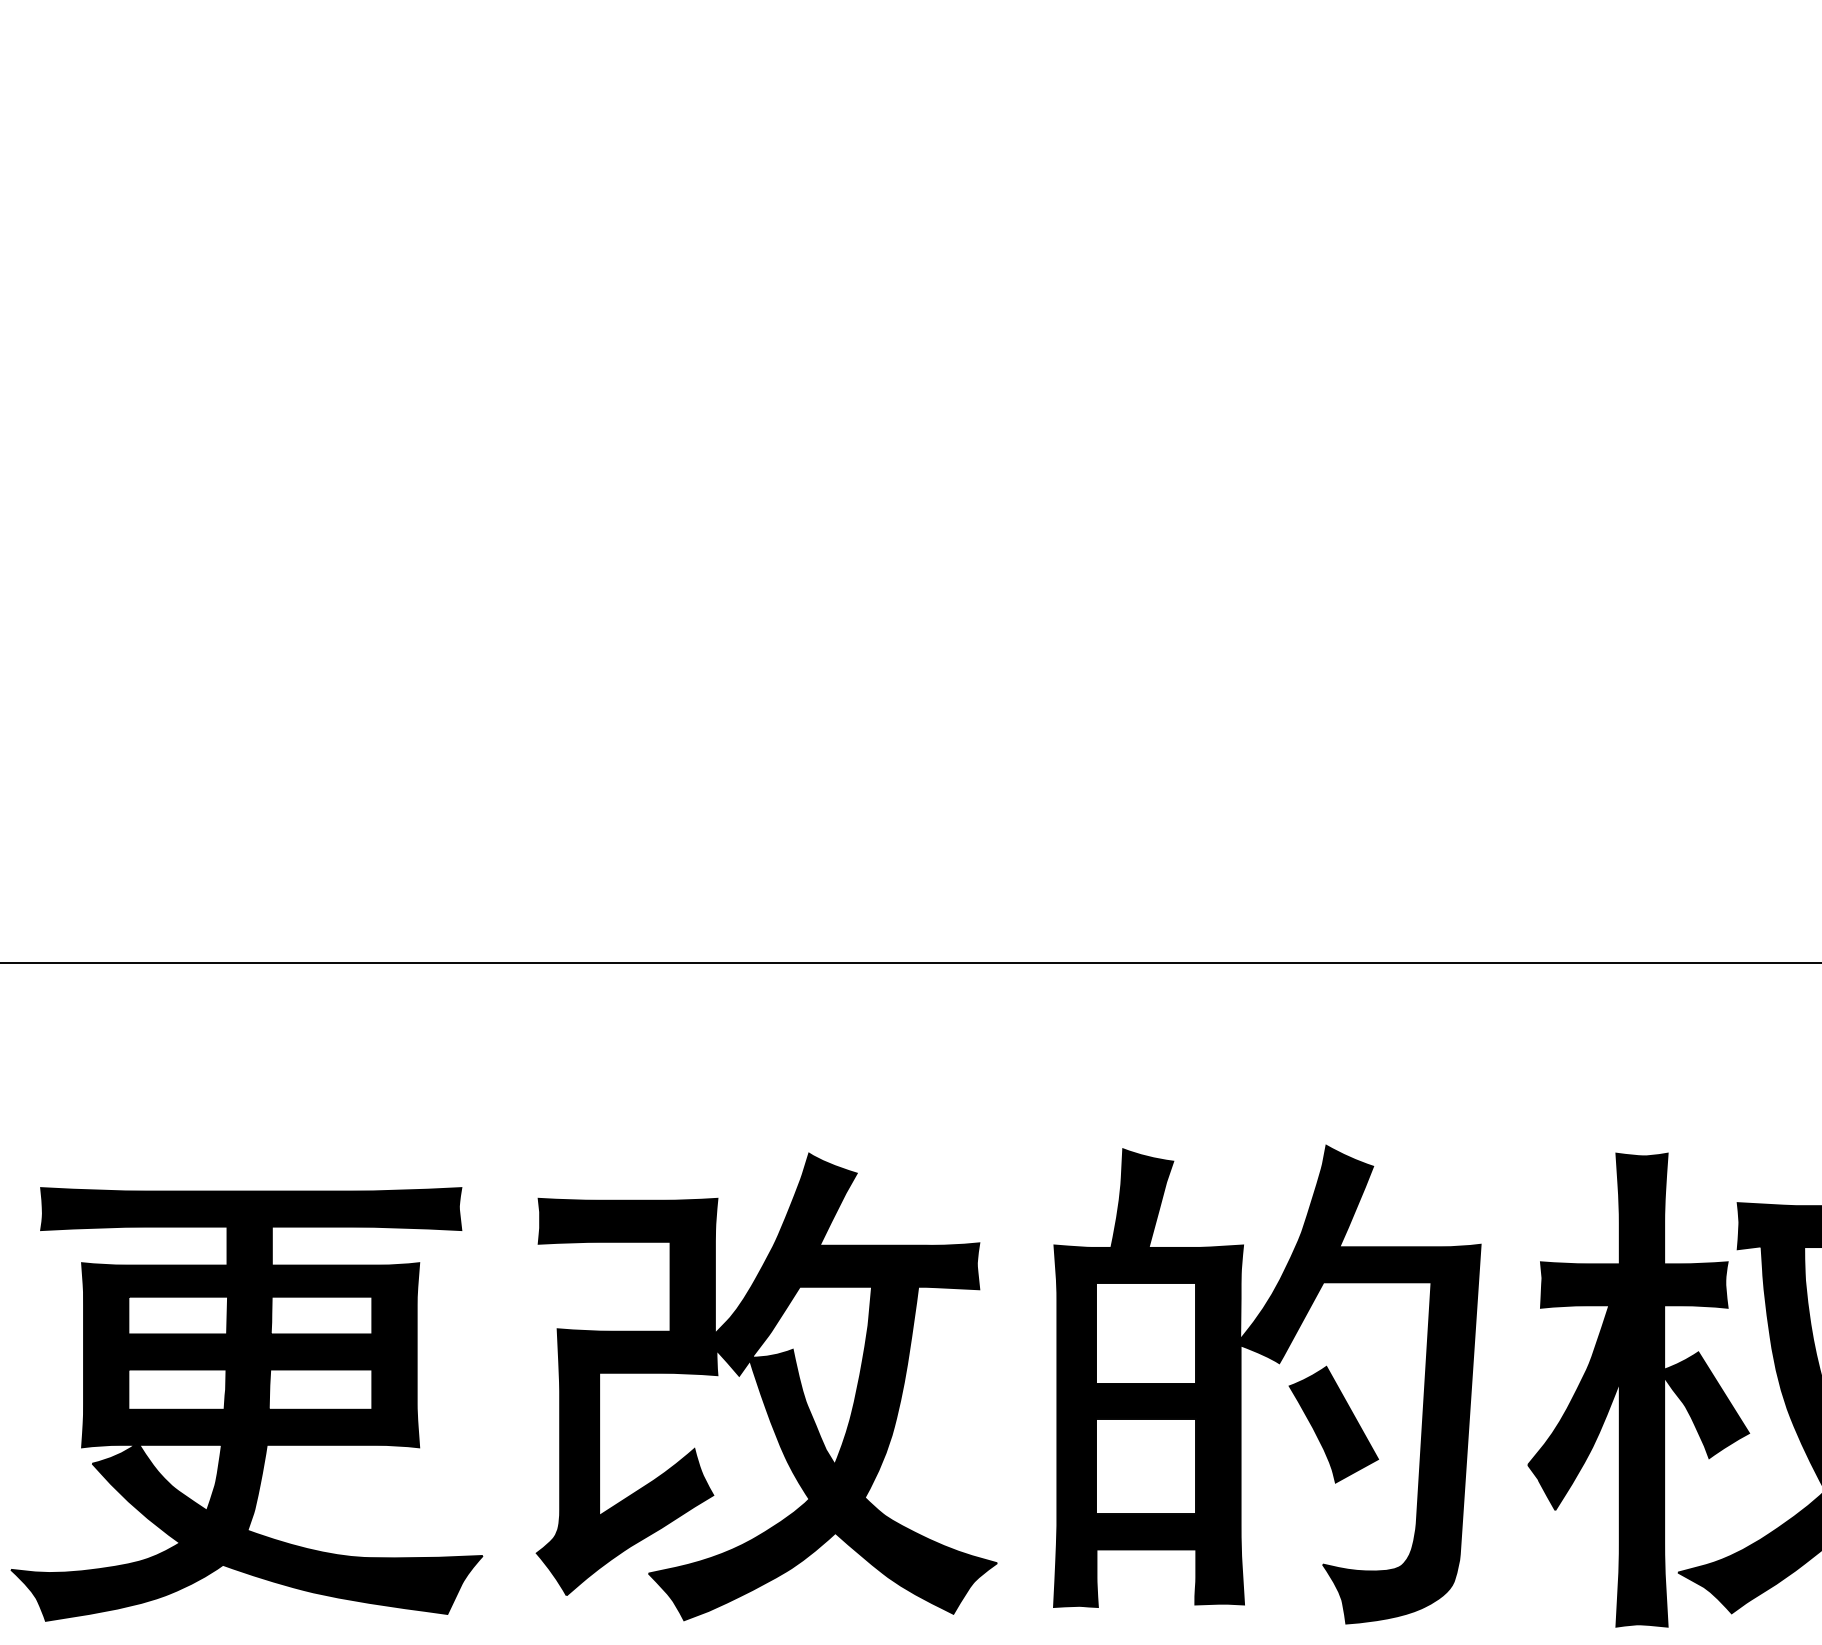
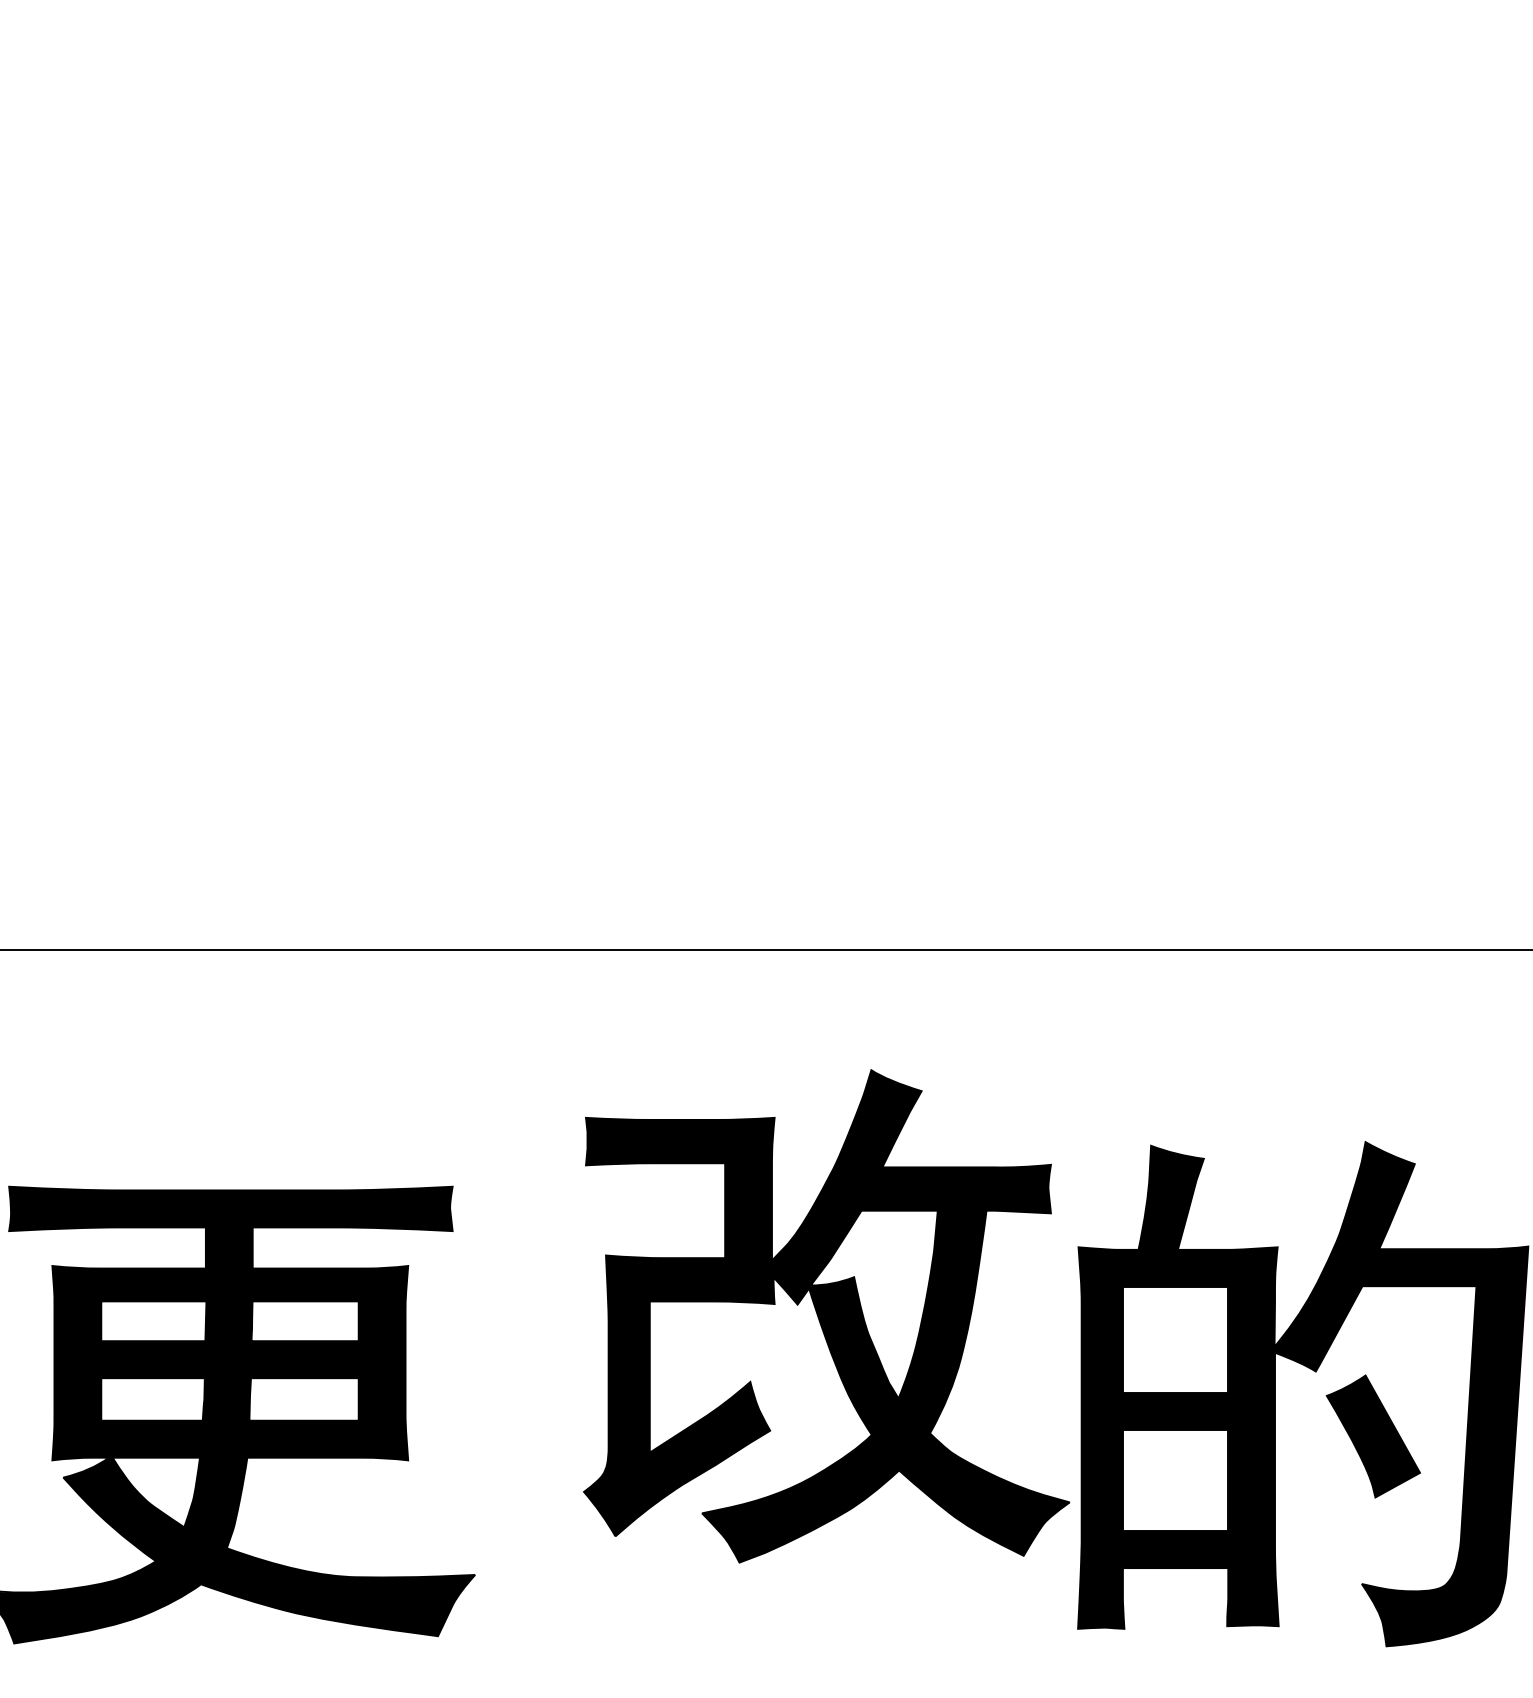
part: (766, 1386) -> (826, 1315), moved

